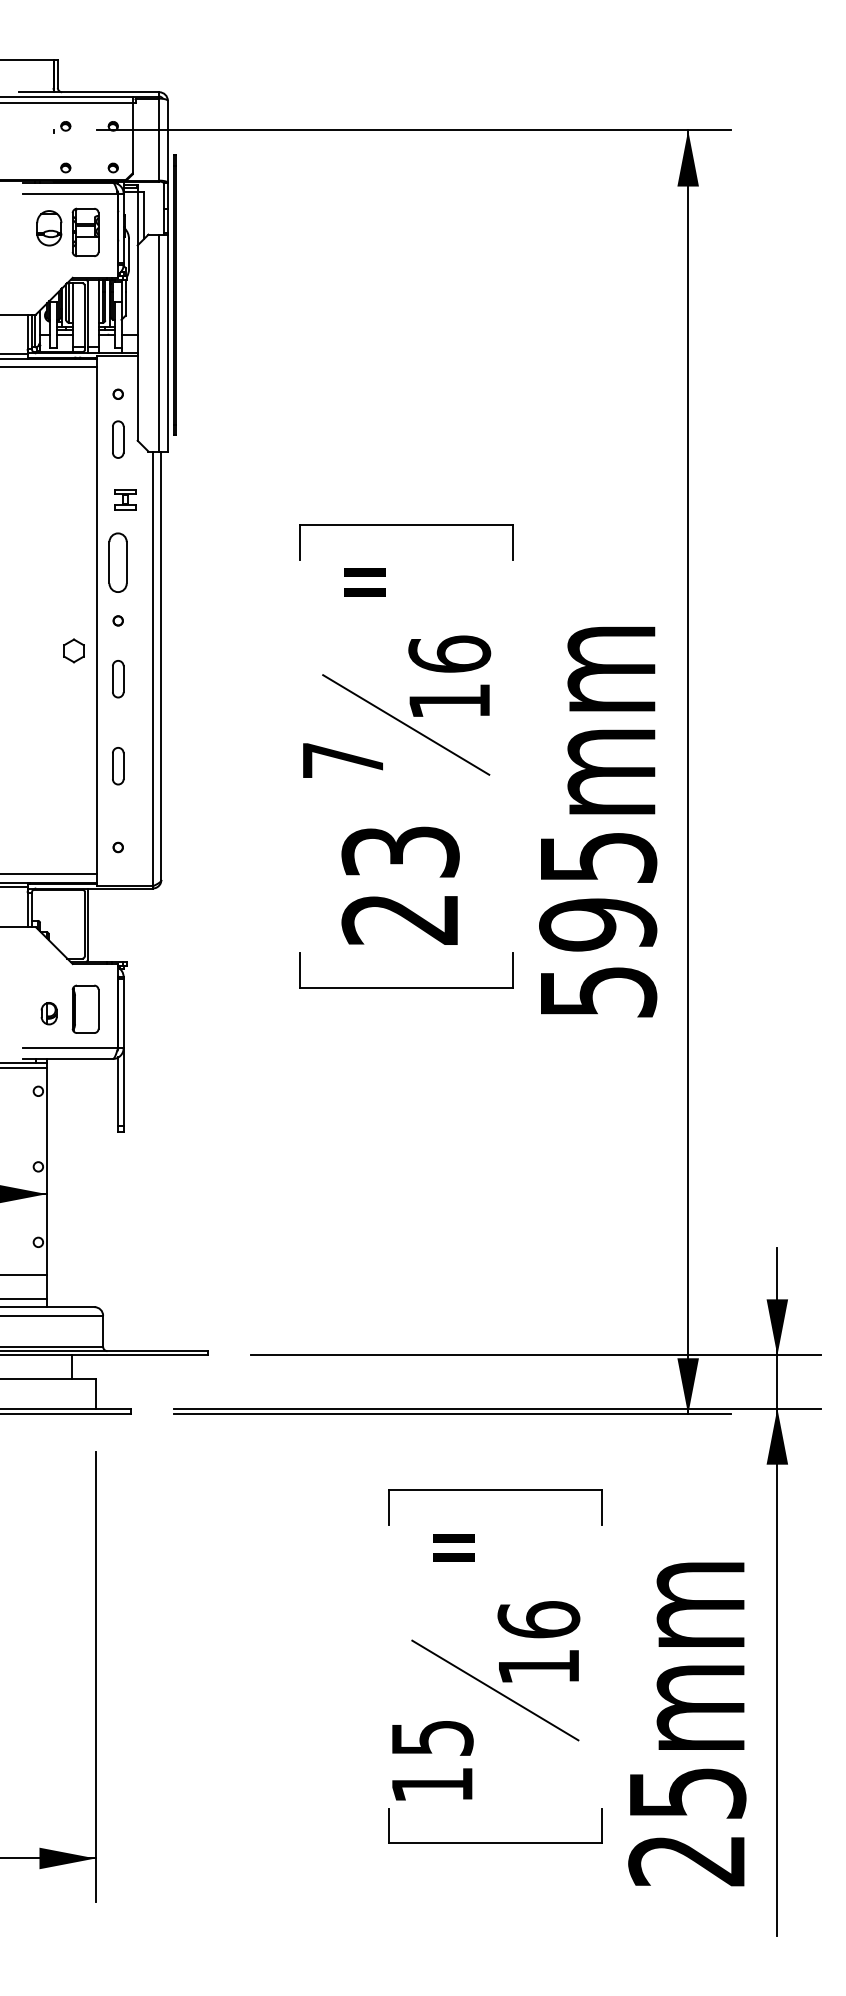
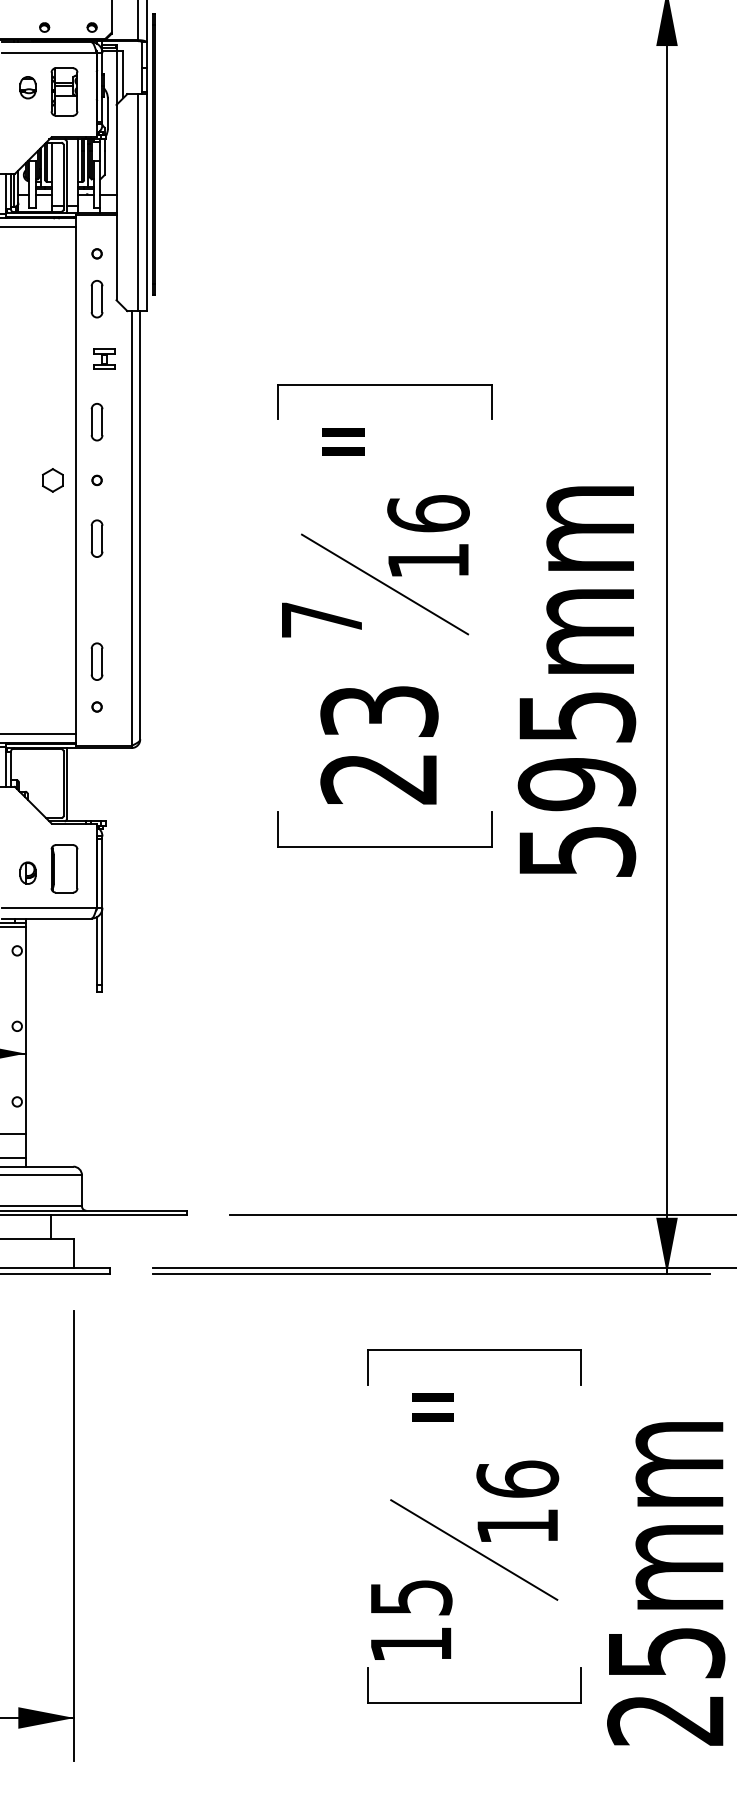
part: (48, 227) -> (27, 87), size x0.62
part: (118, 562) -> (97, 422), size x0.62
part: (73, 650) -> (52, 480), moved
part: (118, 766) -> (97, 662), moved

